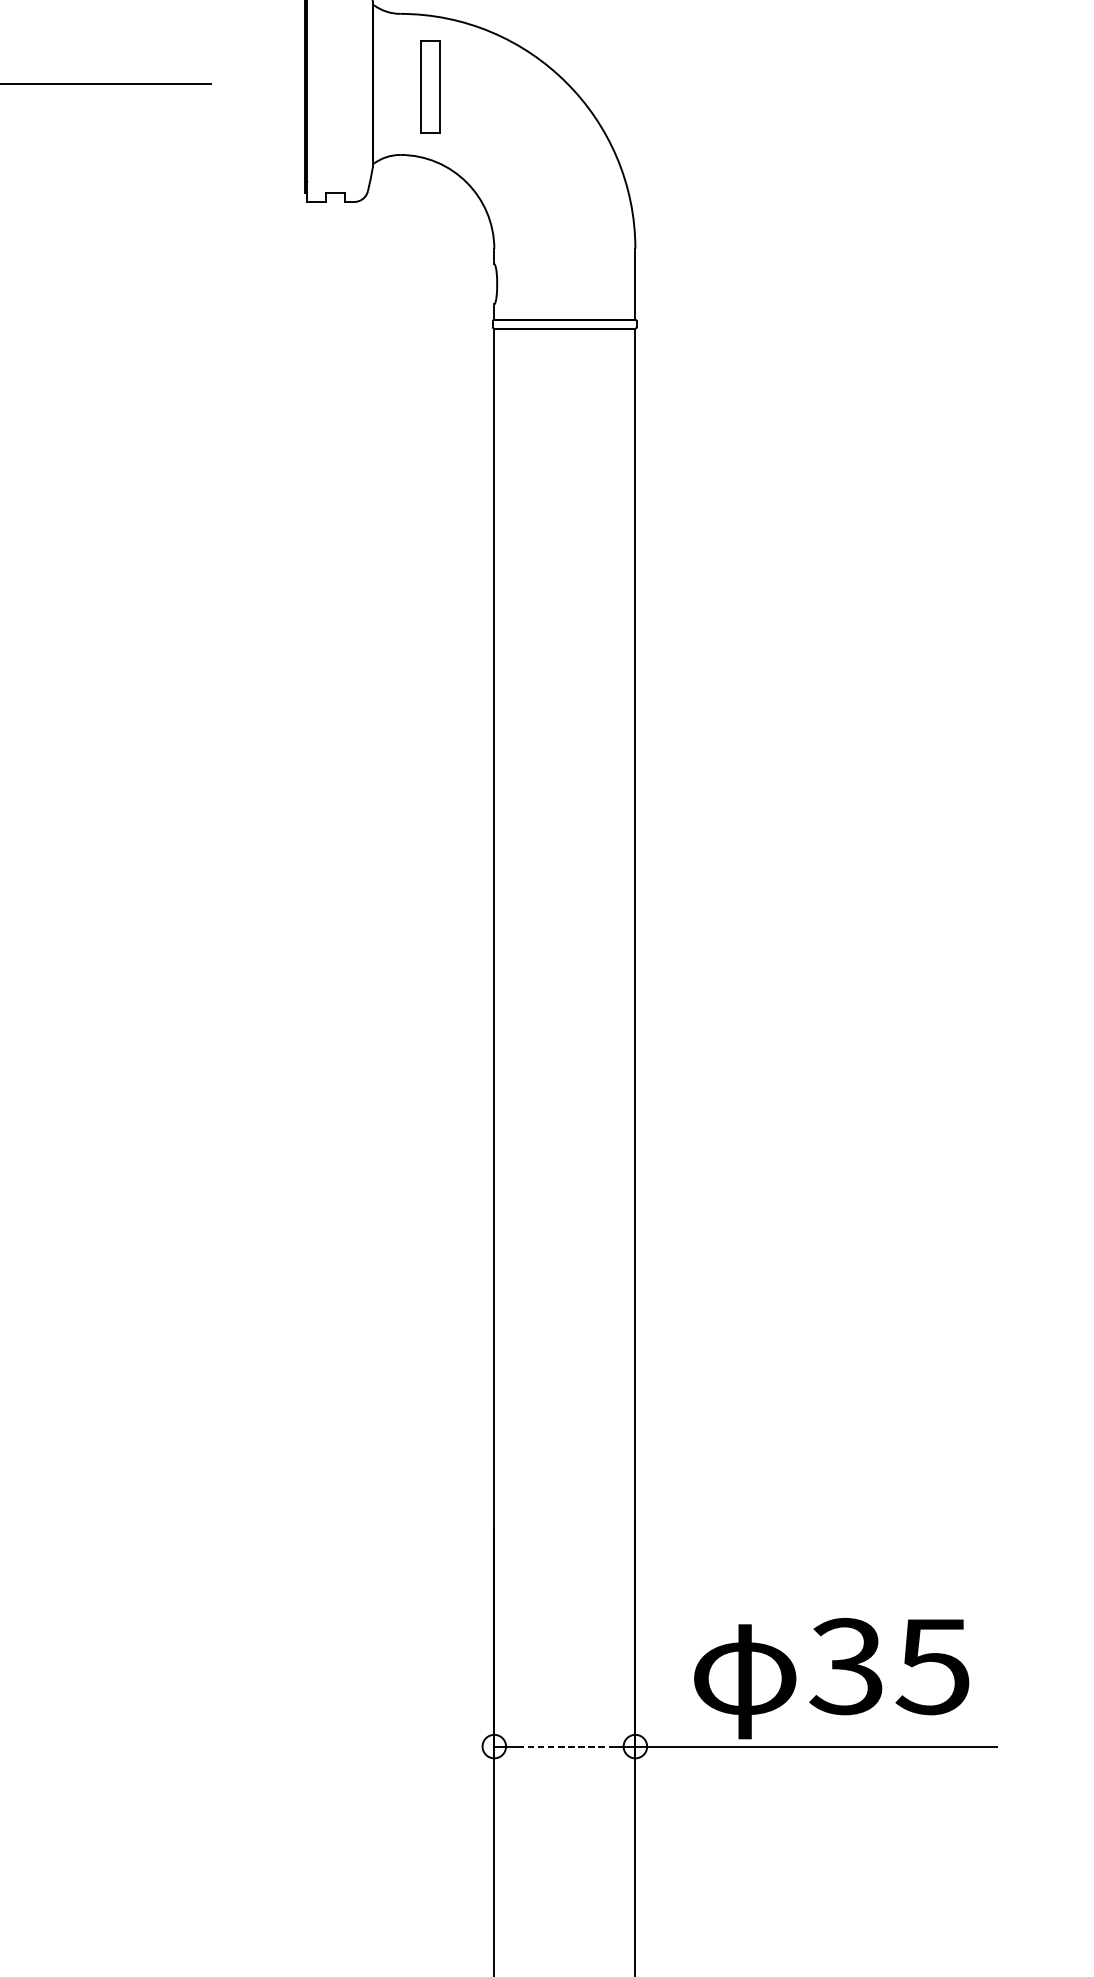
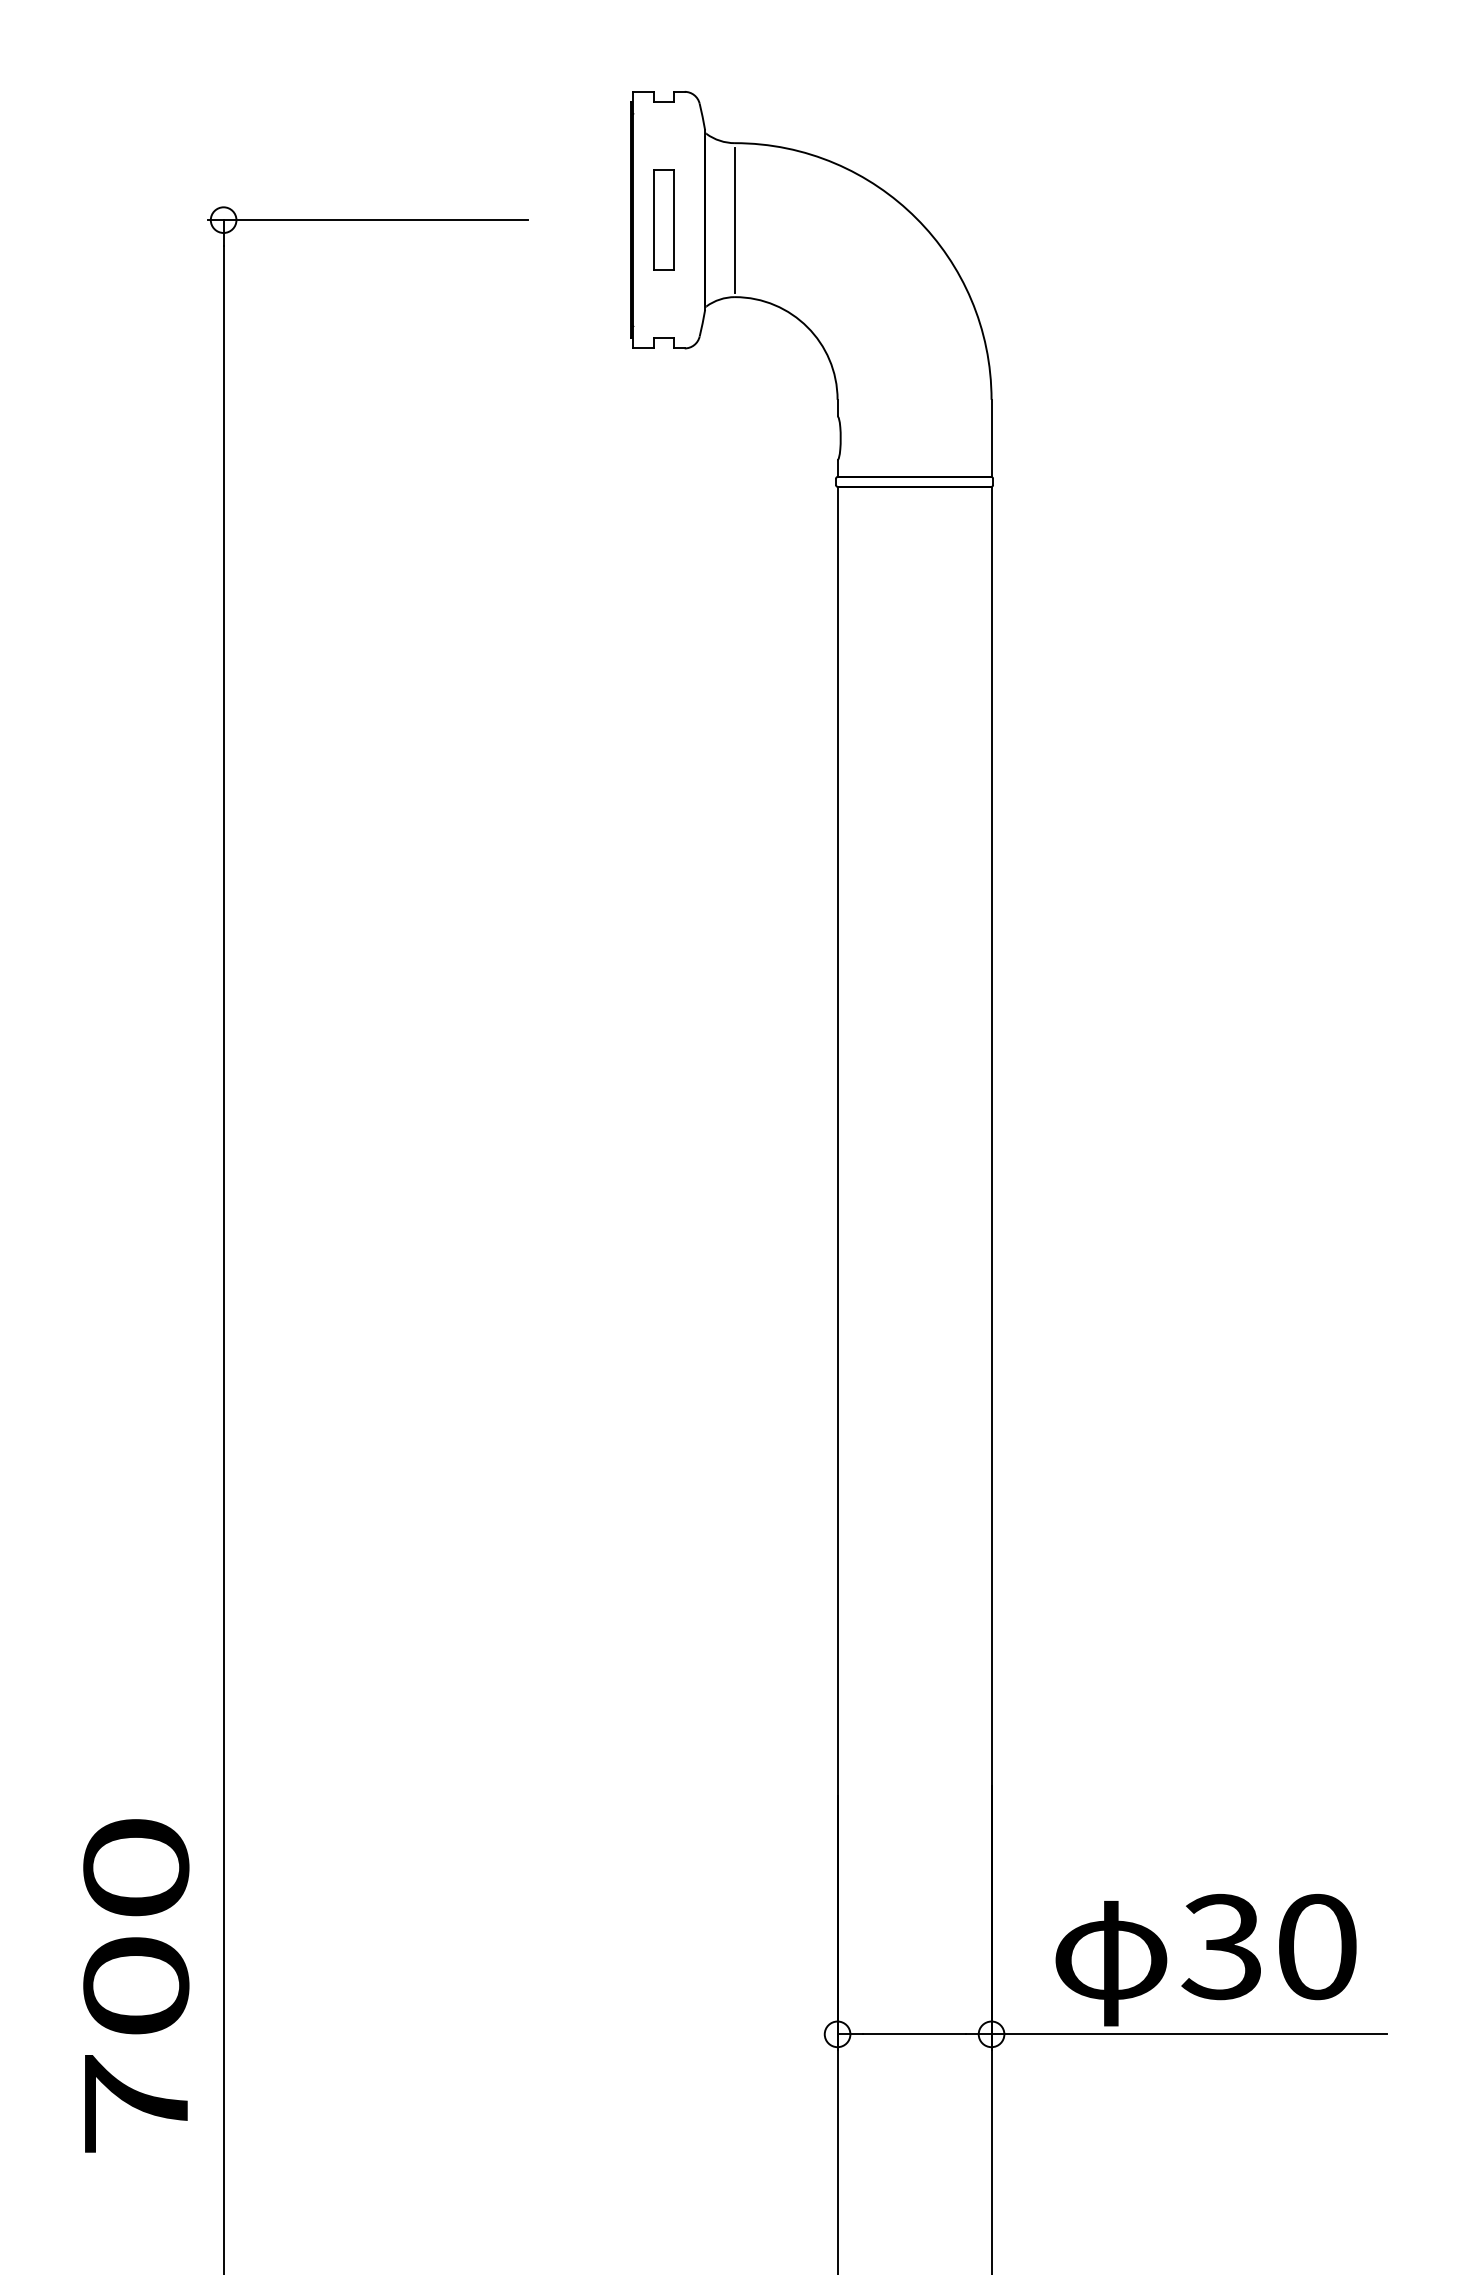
line: (399, 84) -> (734, 220), added
part: (430, 86) -> (663, 219), moved
text: (932, 1667) -> (1315, 1947), 35 -> 30
line: (565, 1746) -> (915, 2034), dashed -> solid

